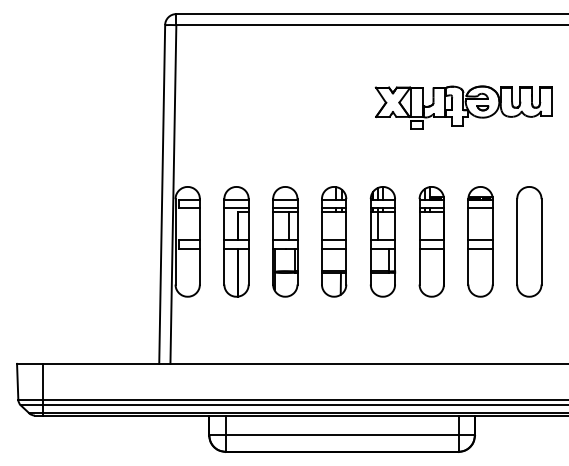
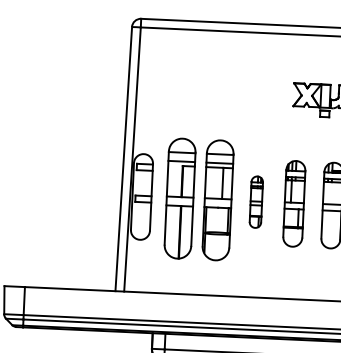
part: (236, 241) -> (180, 198), size x1.4
part: (285, 241) -> (218, 200), size x1.4
part: (334, 241) -> (256, 201), size x0.6

